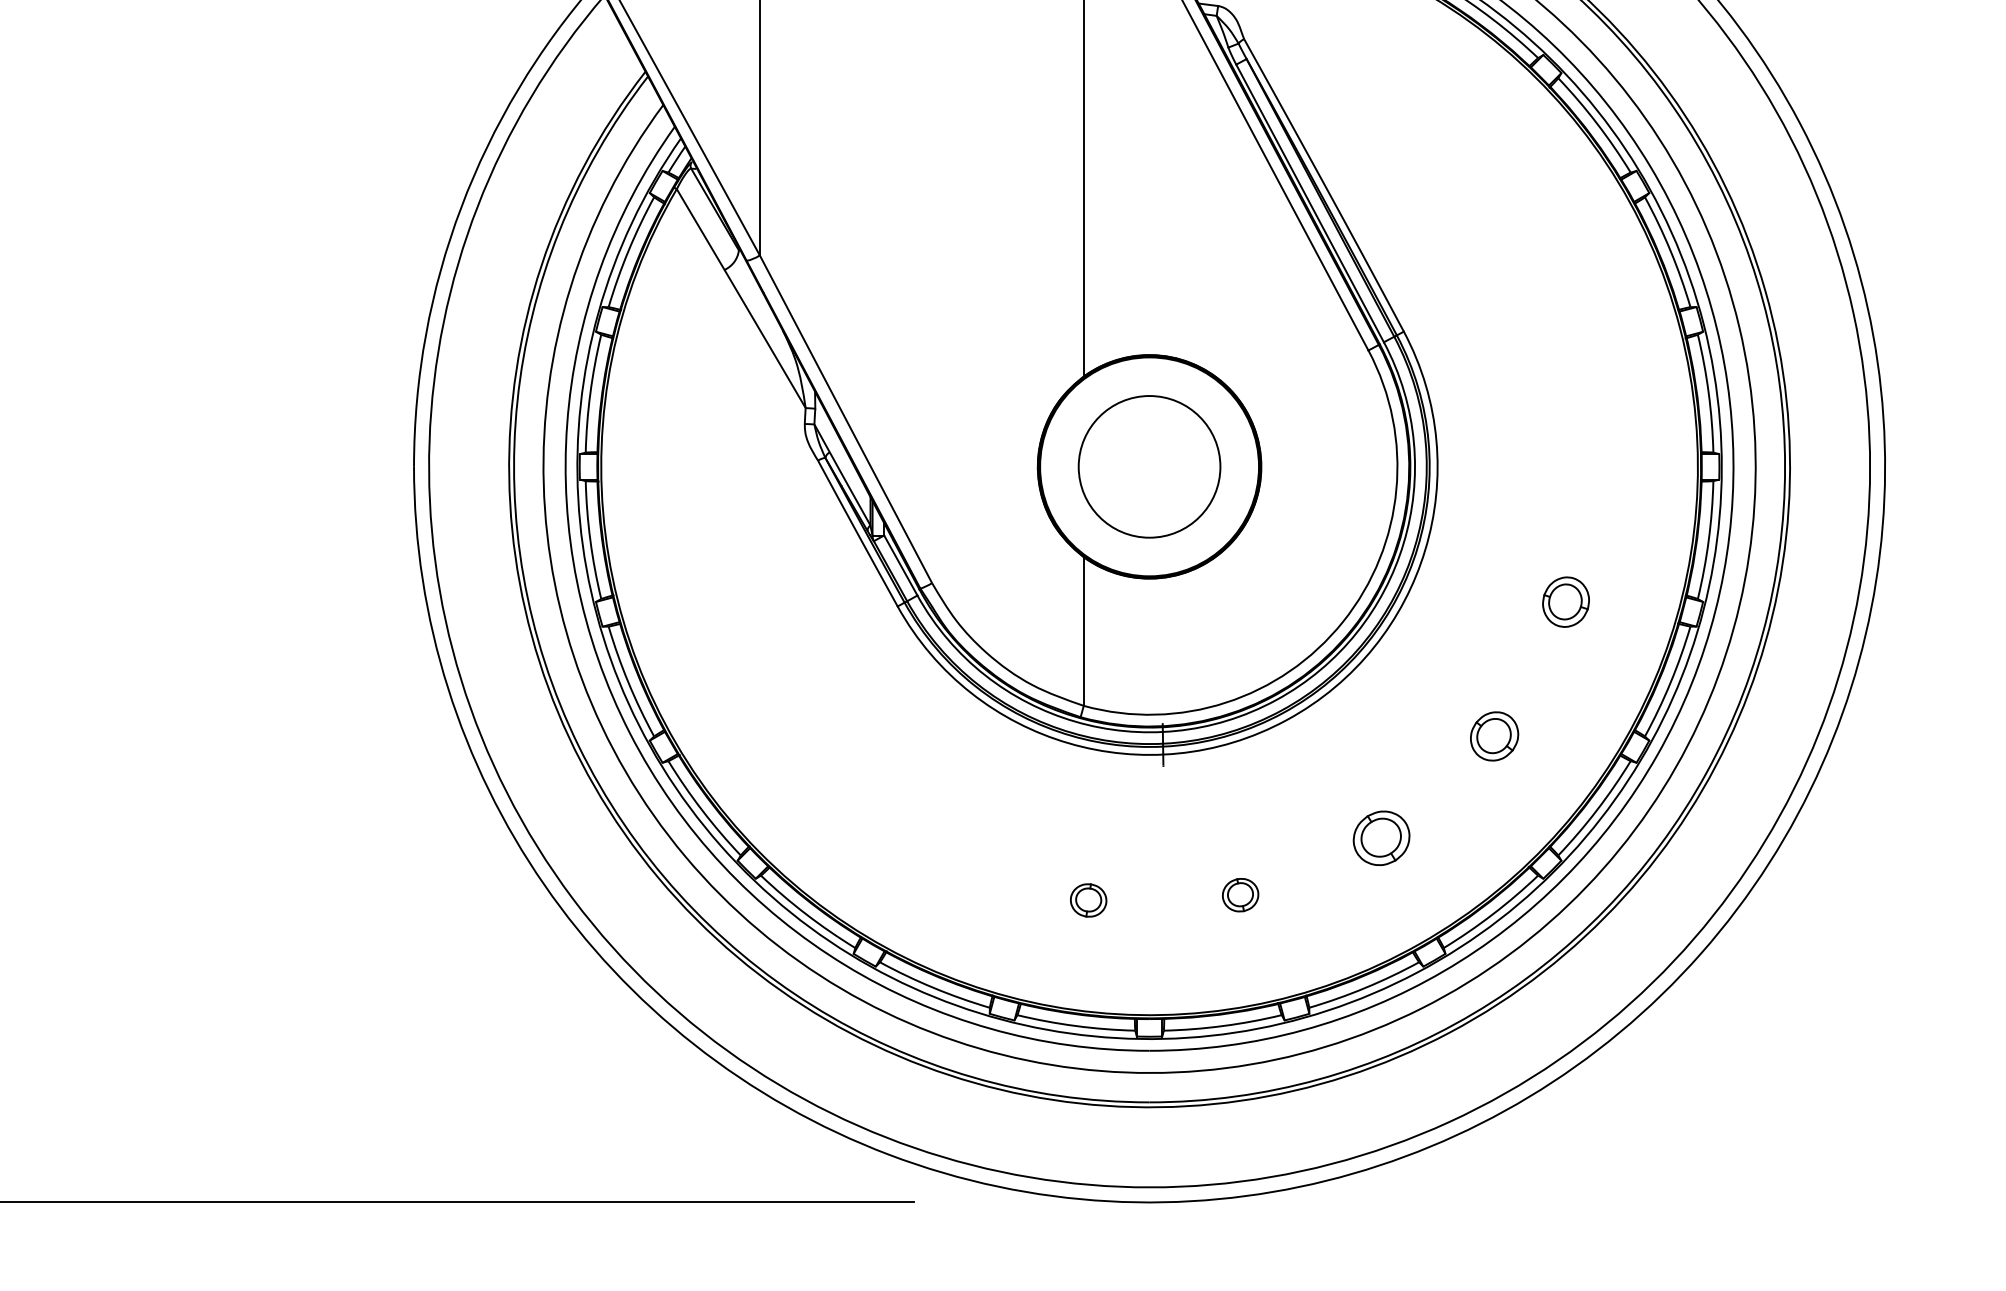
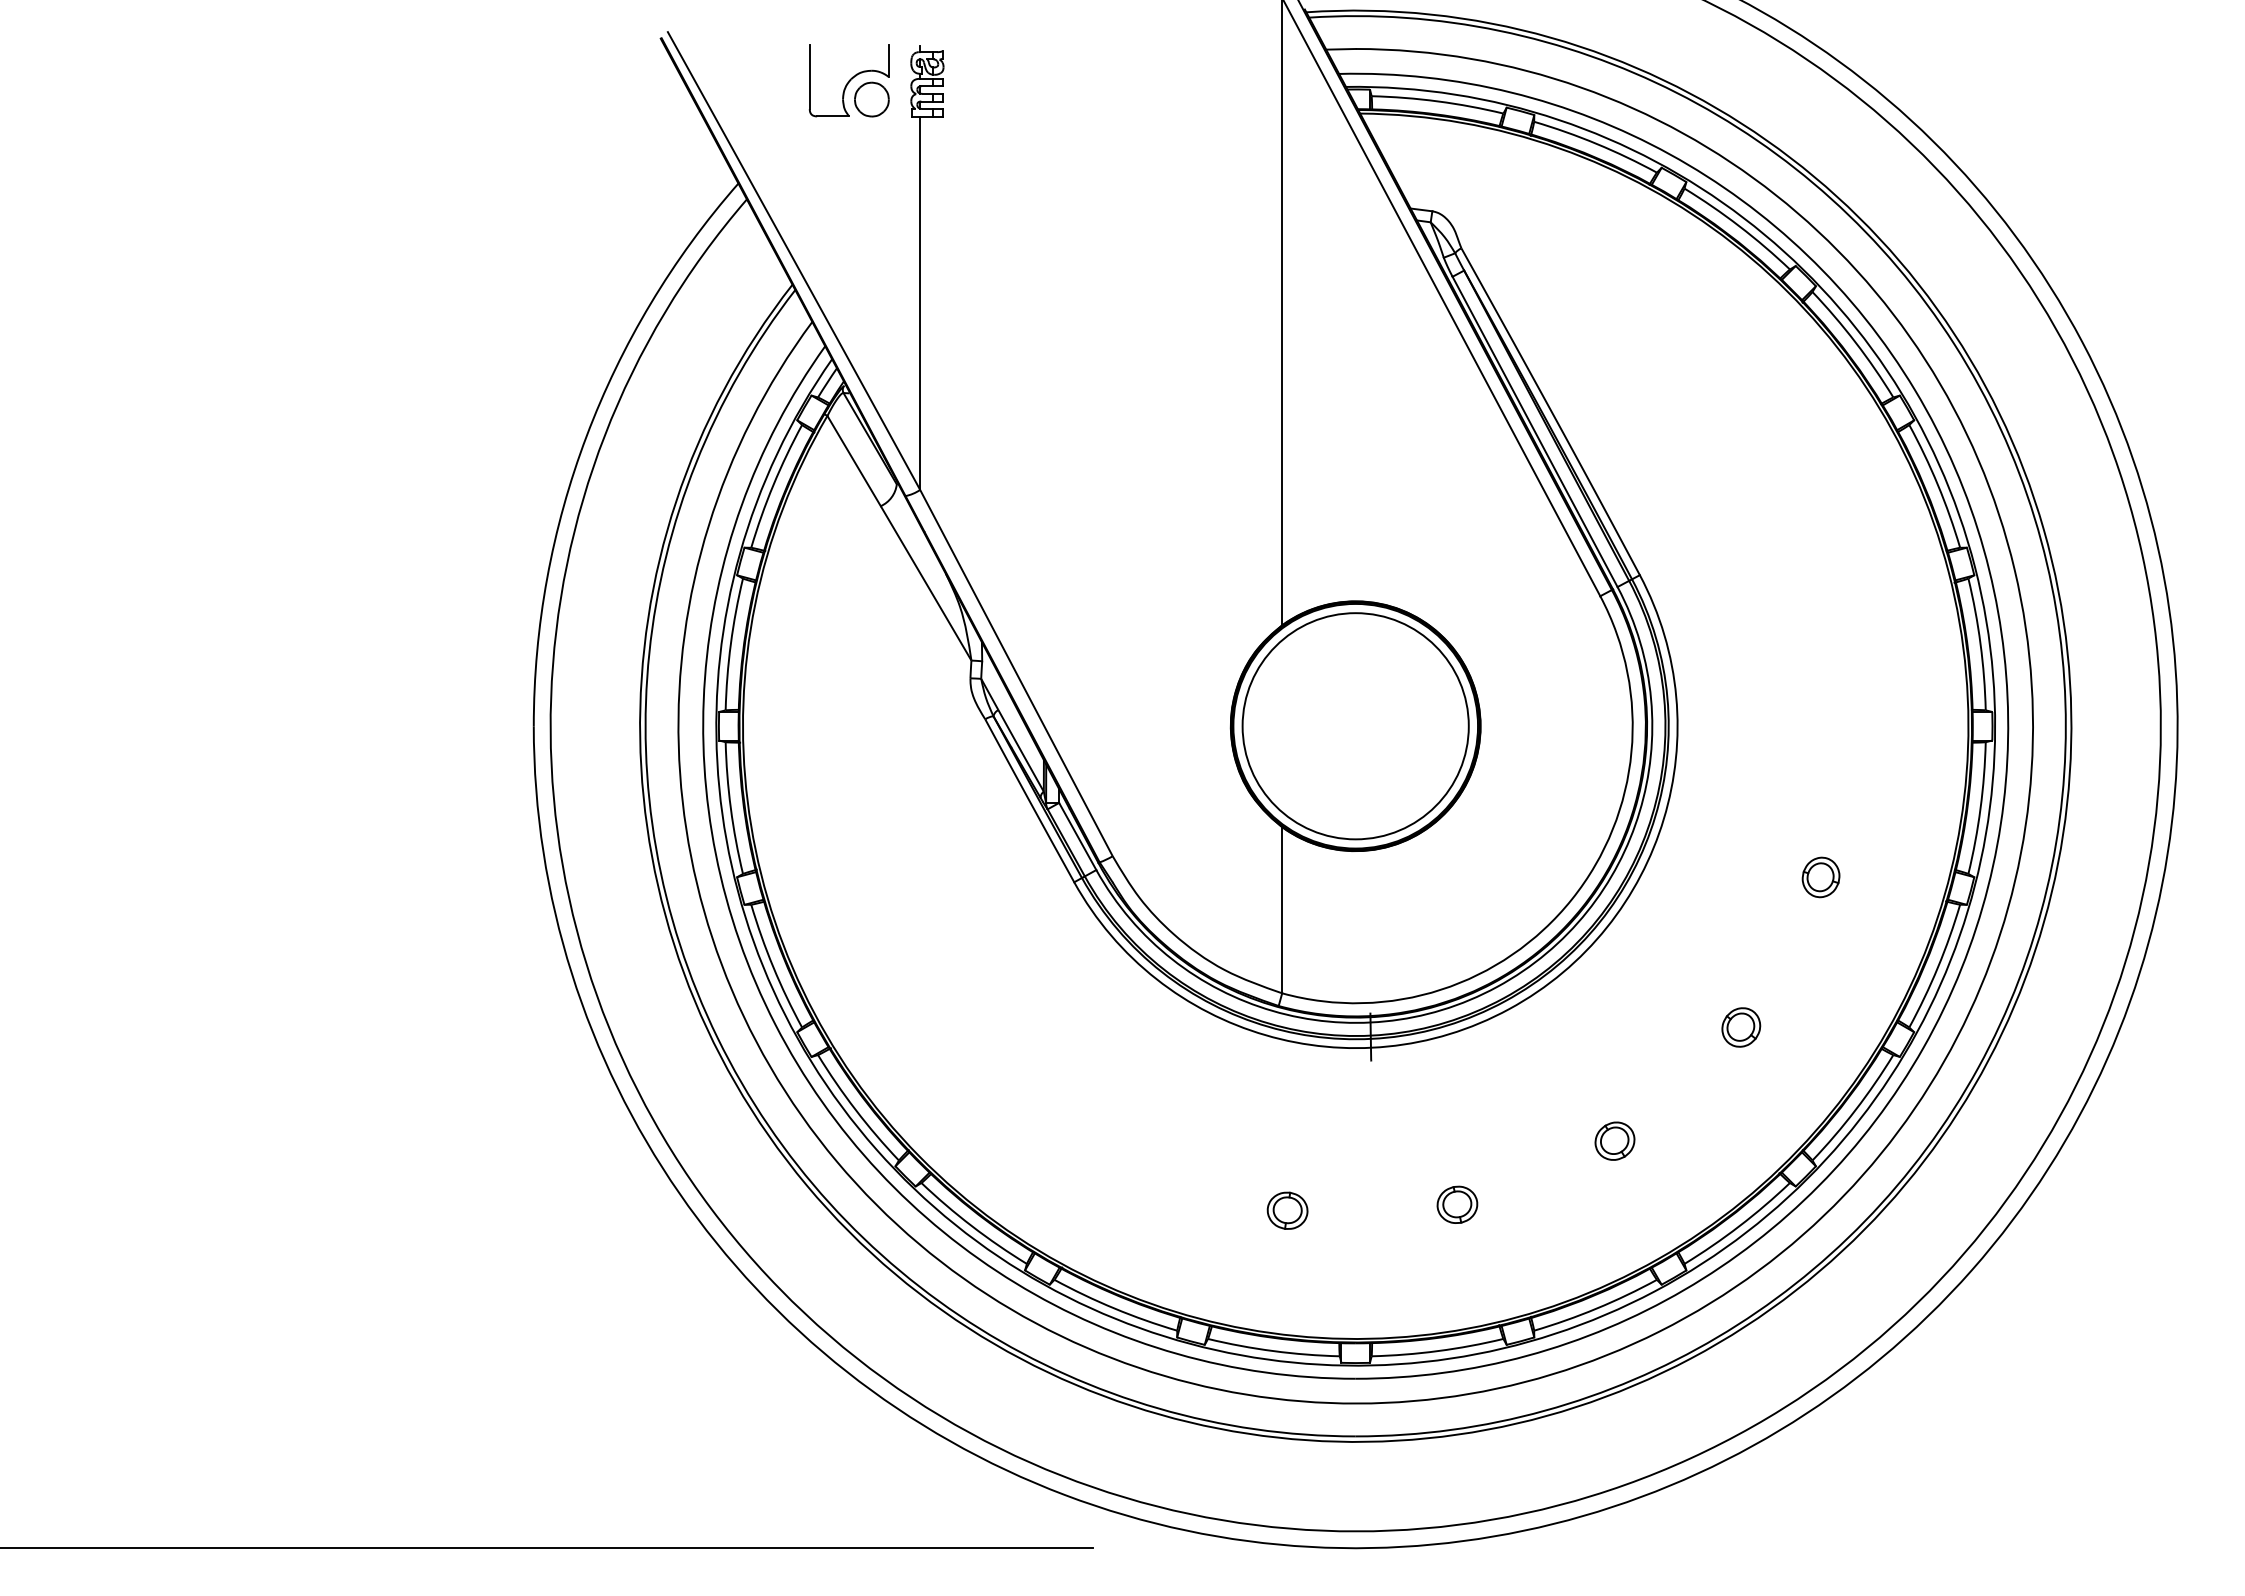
circle: (1149, 467) -> (1355, 726), size x1.43
part: (1565, 602) -> (1820, 877), size x0.71
part: (1494, 736) -> (1741, 1027), size x0.71
part: (1381, 837) -> (1614, 1140), size x0.62

